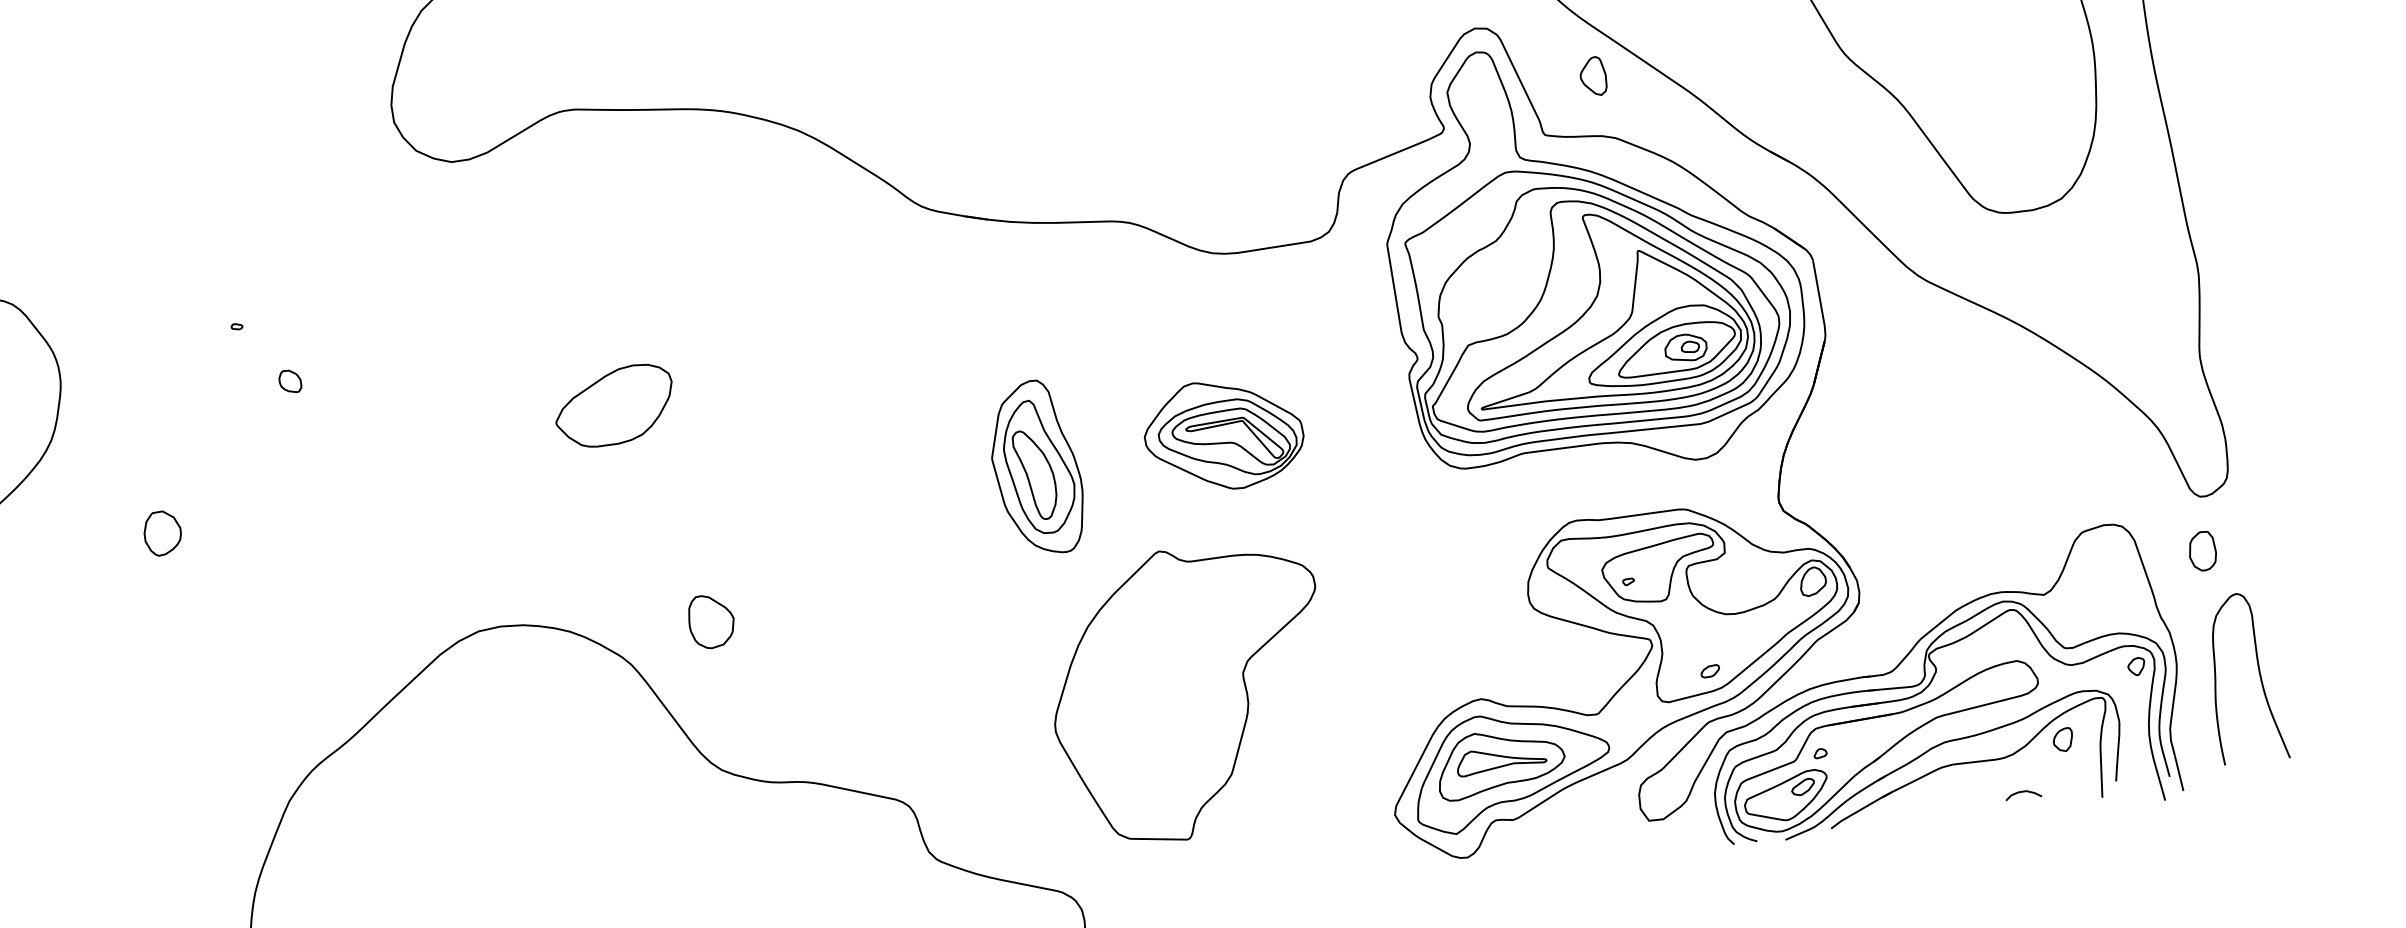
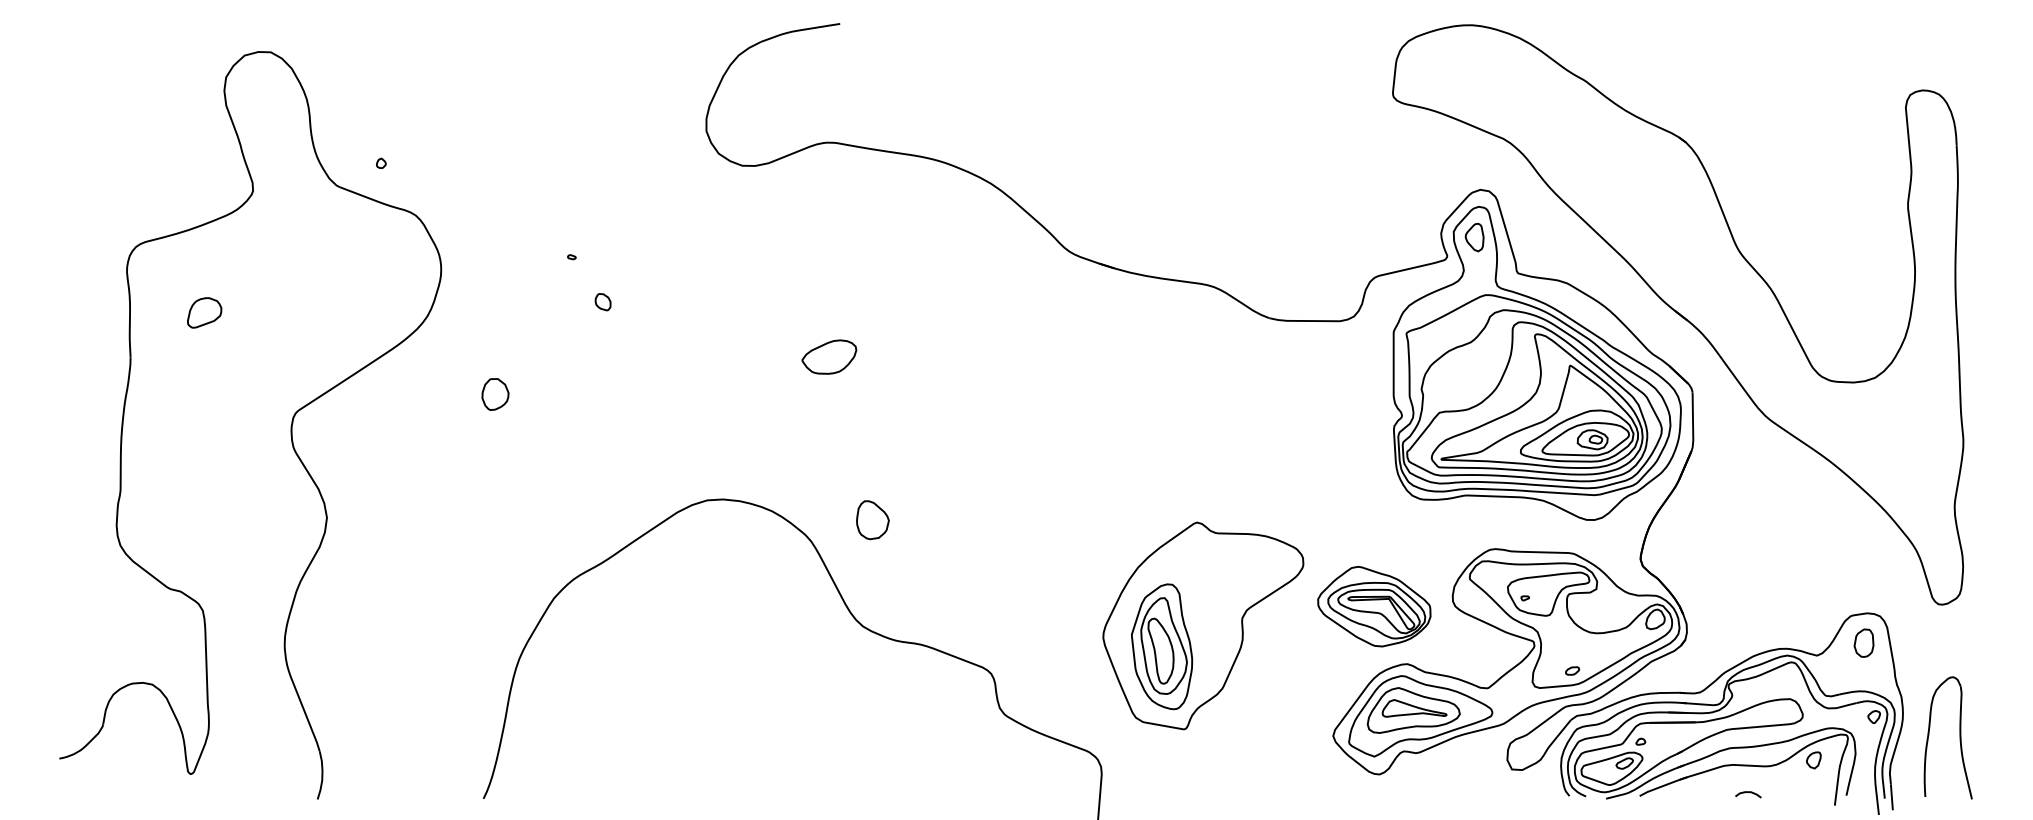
part: (1593, 76) -> (1474, 237), moved
part: (614, 405) -> (829, 356), size x0.62
part: (1224, 434) -> (1374, 606), moved
part: (1036, 467) -> (1162, 646), moved
part: (2201, 550) -> (1863, 642), moved
curve: (2023, 792) -> (1748, 792), moved

